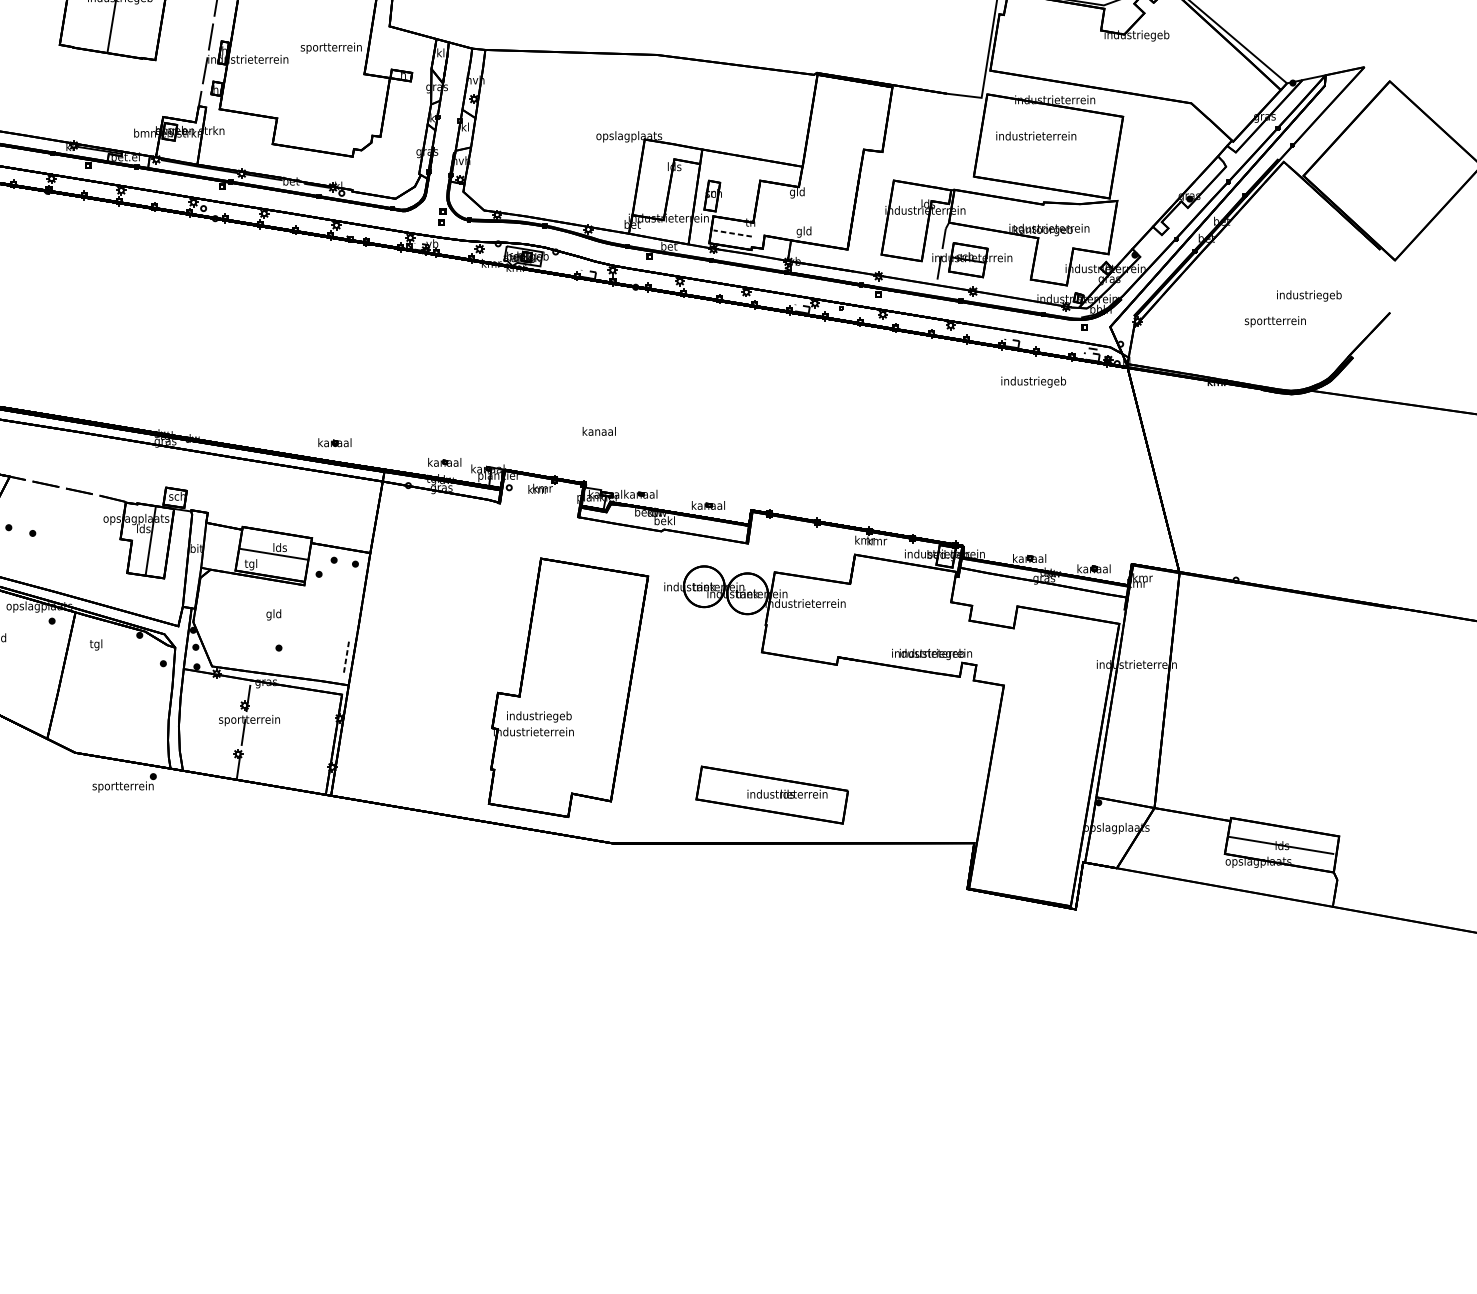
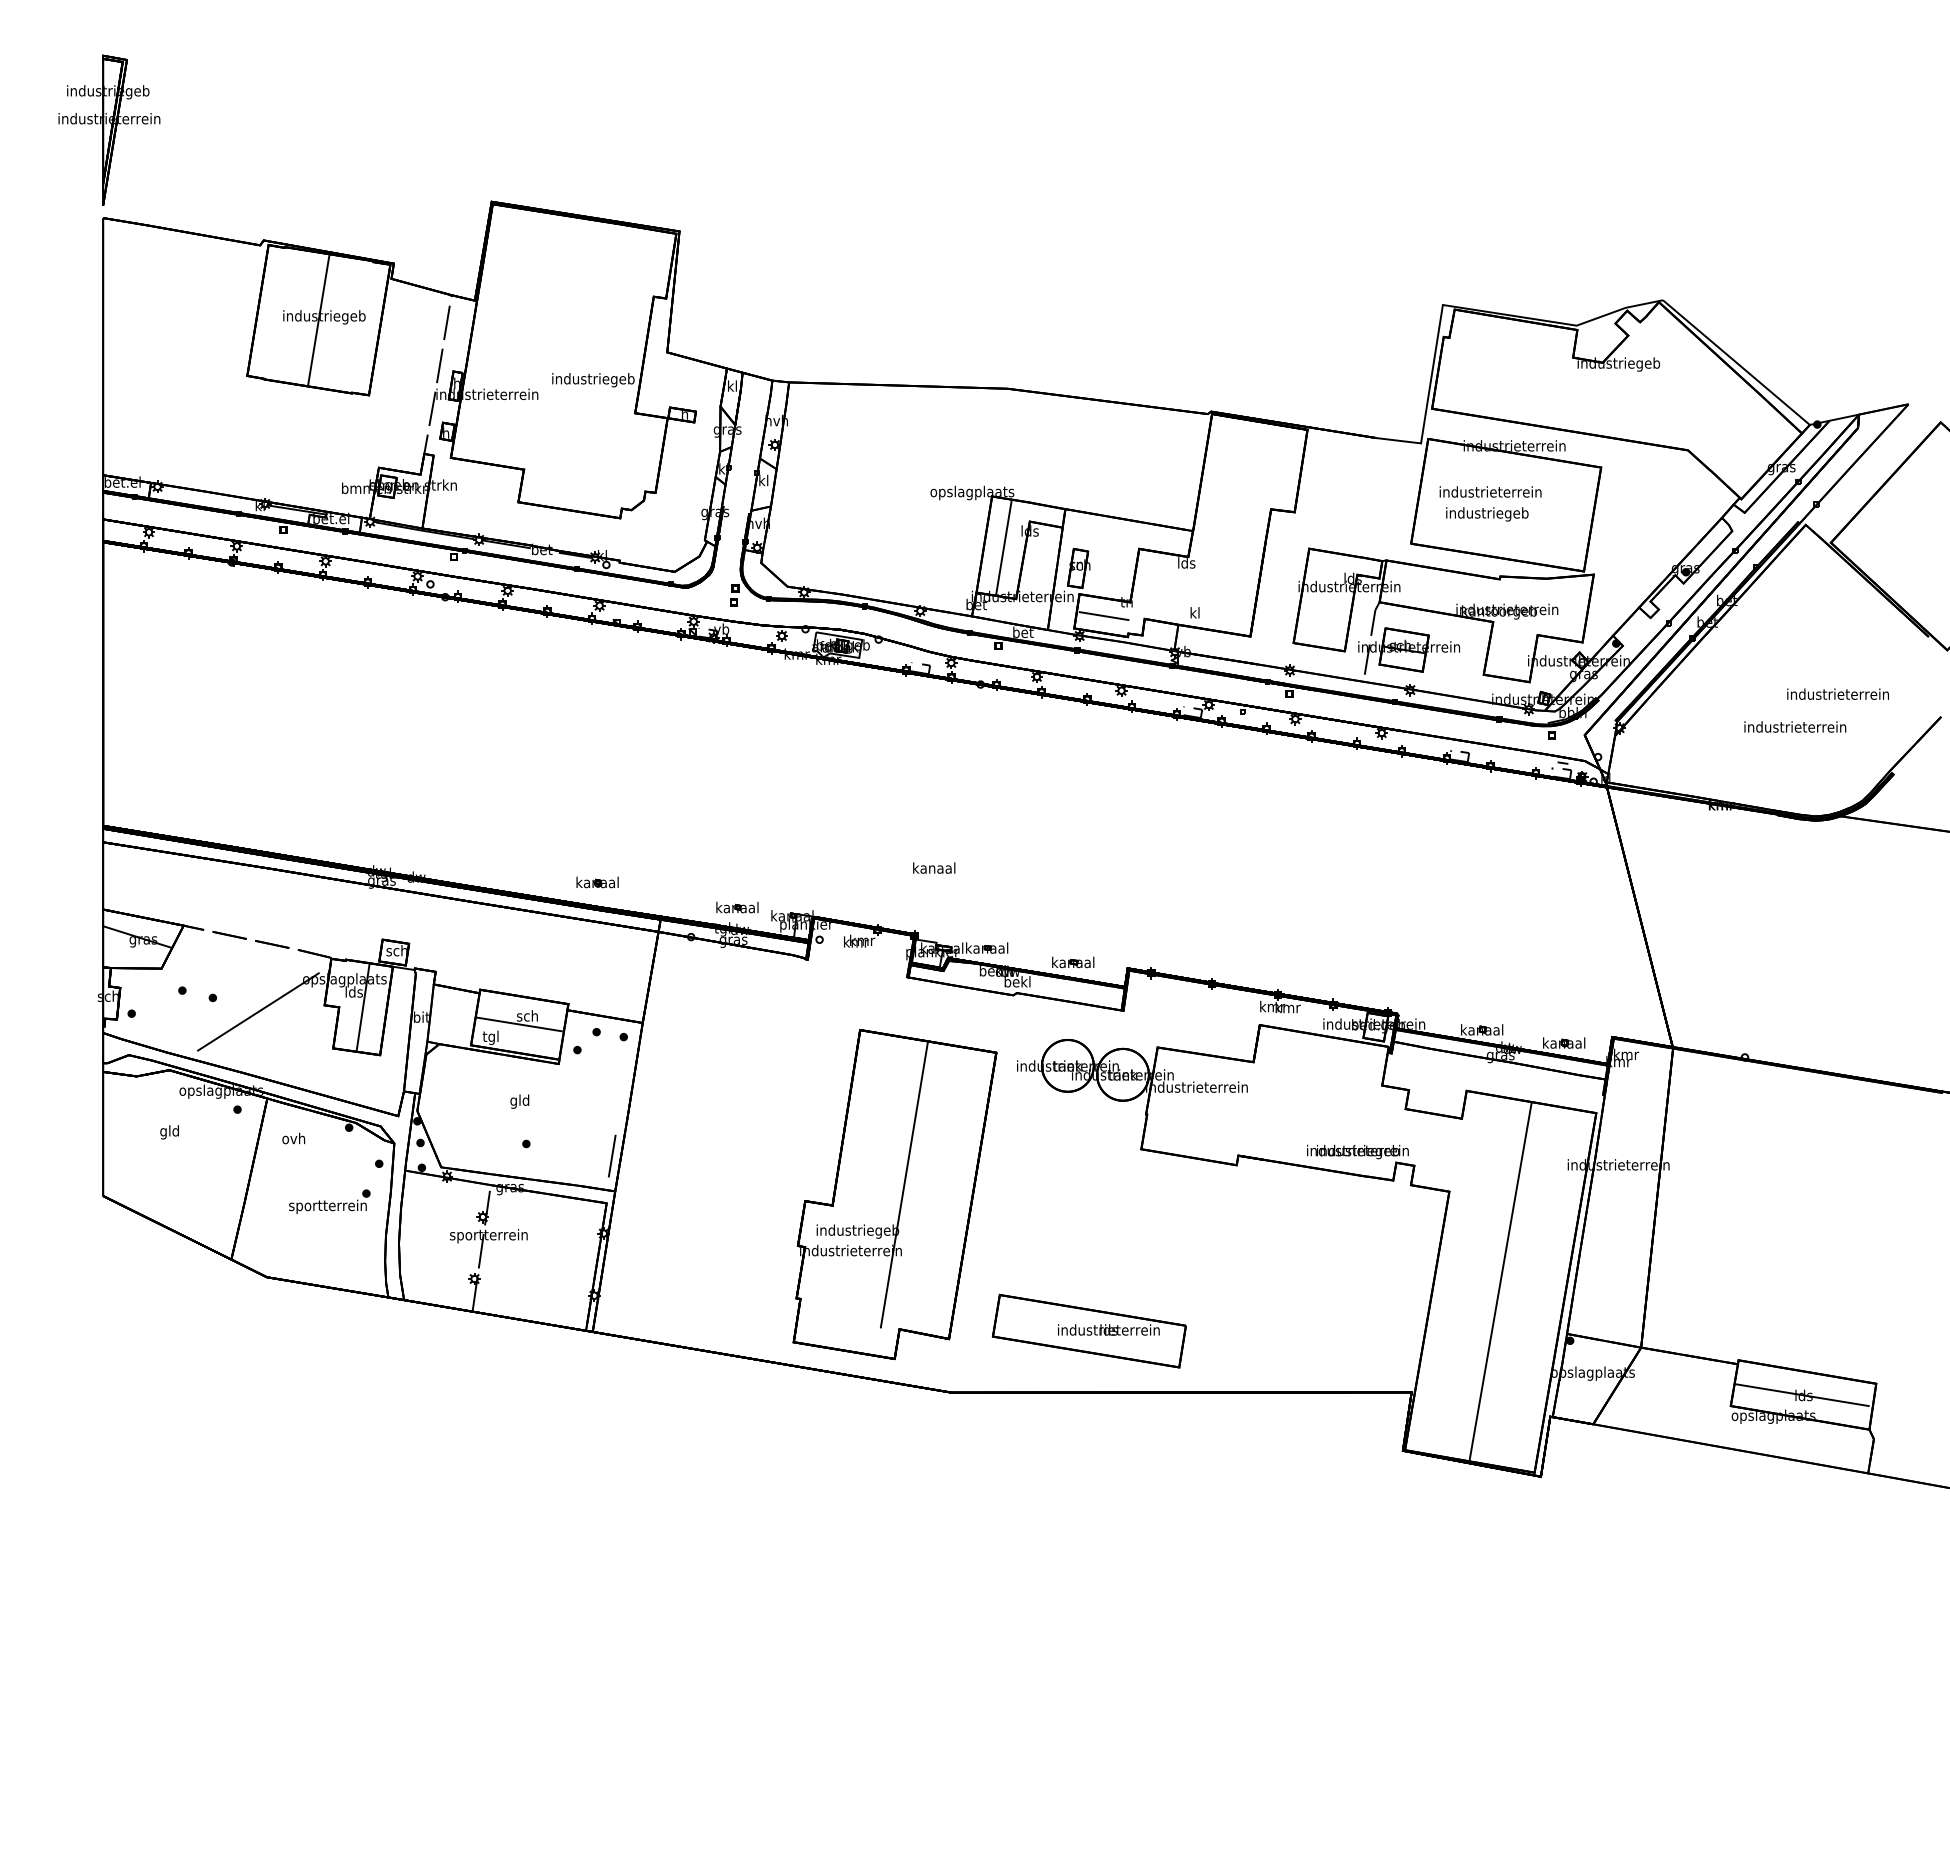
text: (331, 48) -> (593, 380), sportterrein -> industriegeb
line: (653, 179) -> (1003, 547), added
text: (797, 192) -> (1186, 564), gld -> lds
text: (803, 232) -> (1194, 614), gld -> kl
line: (733, 233) -> (1104, 616), dashed -> solid
text: (1308, 295) -> (1837, 695), industriegeb -> industrieterrein
text: (1275, 321) -> (1795, 728), sportterrein -> industrieterrein
text: (1033, 382) -> (1487, 514), moved
line: (68, 544) -> (258, 1011), added
text: (279, 547) -> (527, 1015), lds -> sch
text: (96, 644) -> (293, 1139), tgl -> ovh
line: (346, 657) -> (612, 1156), dashed -> solid
line: (575, 680) -> (903, 1185), added
line: (1044, 756) -> (1500, 1281), added
part: (124, 782) -> (329, 1201), moved
part: (771, 794) -> (1088, 1330), moved

